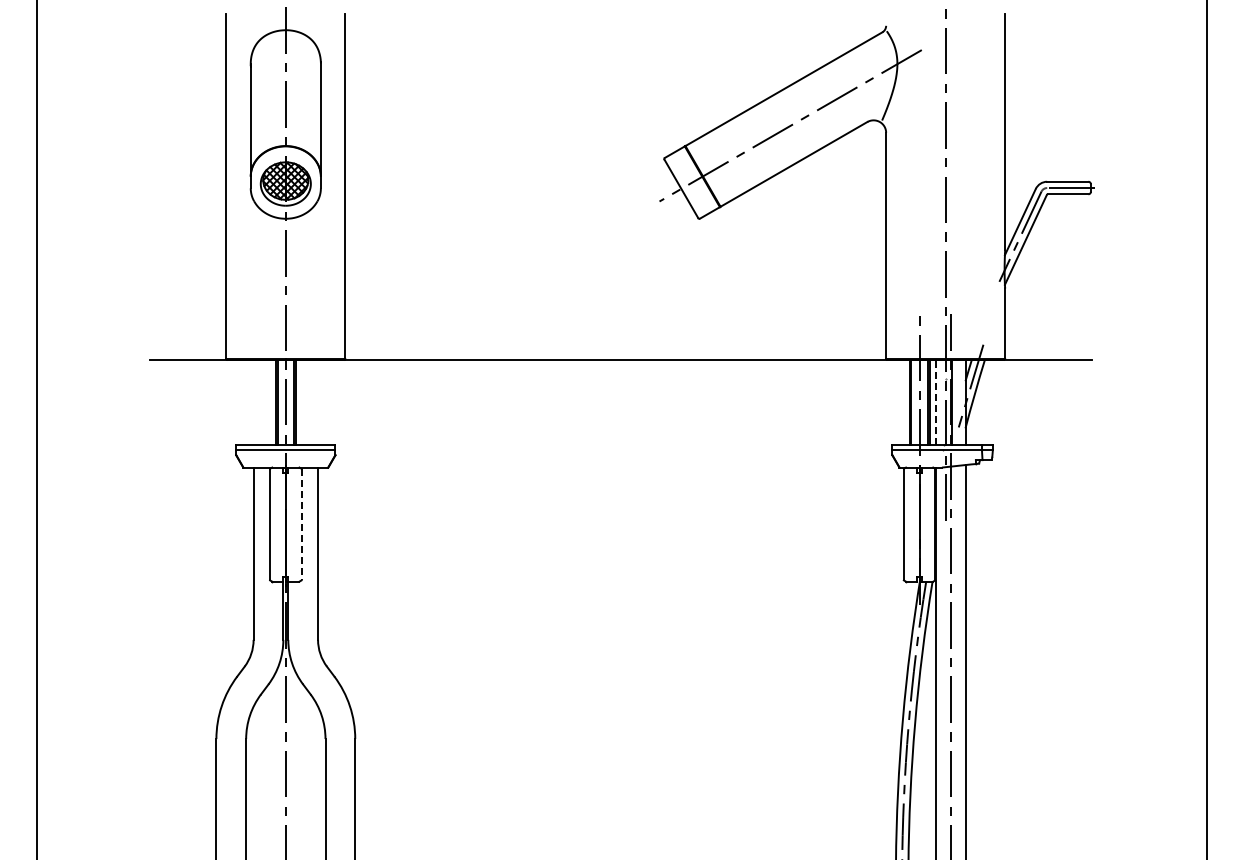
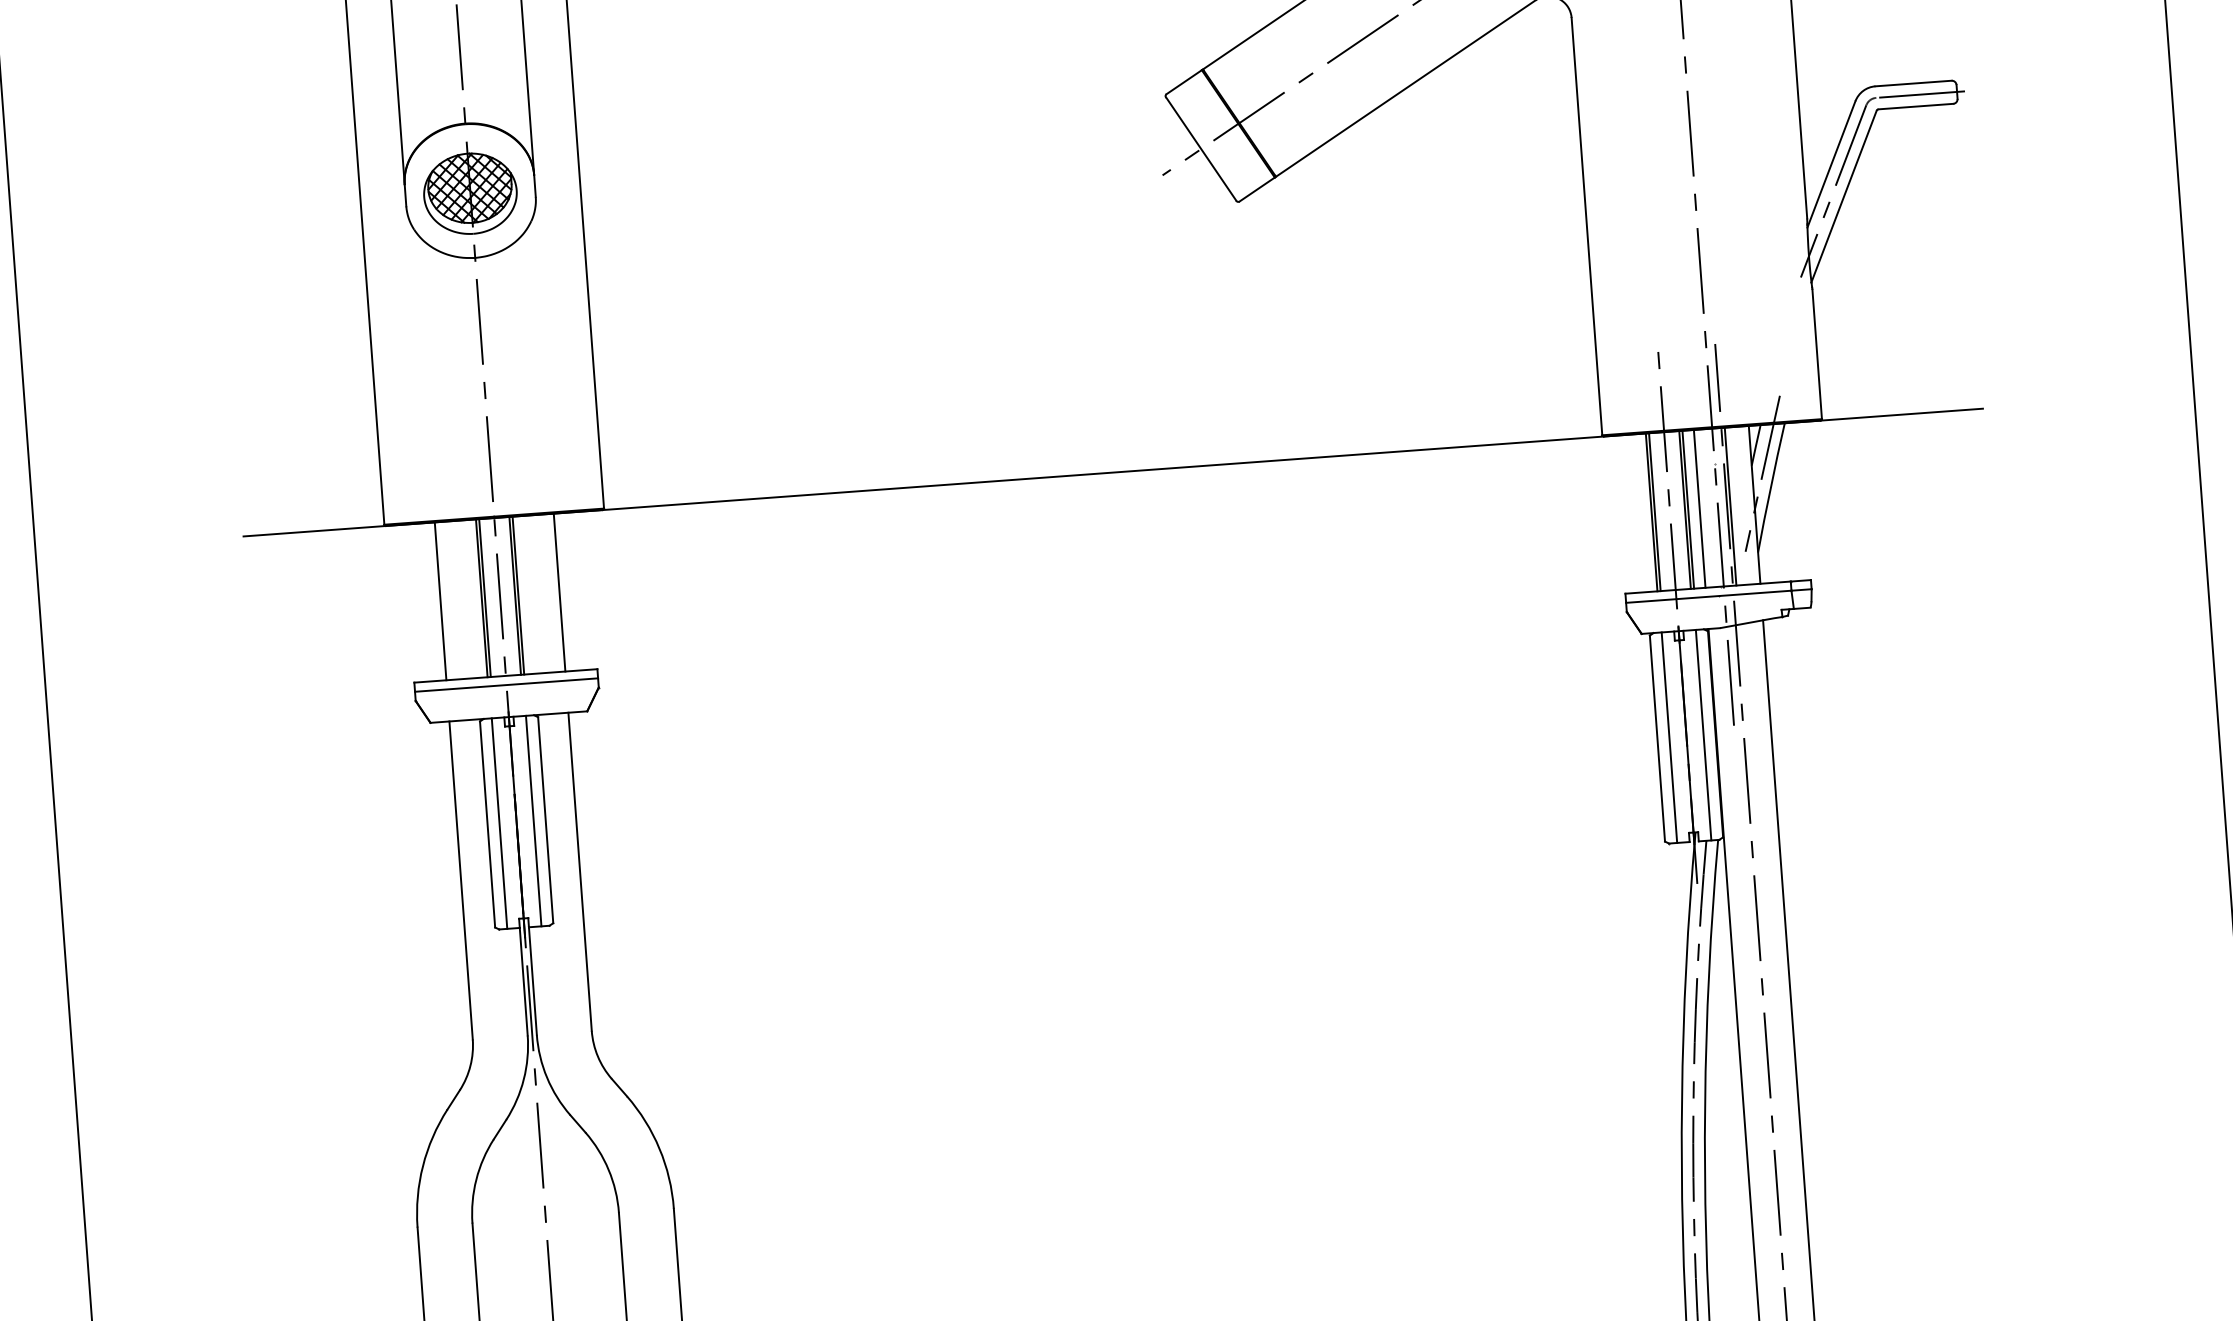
line: (253, 402) -> (440, 601), added
line: (318, 402) -> (560, 592), added
line: (935, 402) -> (1699, 508), dashed -> solid
line: (276, 524) -> (499, 823), added
line: (295, 524) -> (534, 820), added
line: (301, 524) -> (545, 820), dashed -> solid
line: (910, 524) -> (1669, 737), added
line: (928, 524) -> (1702, 735), added

